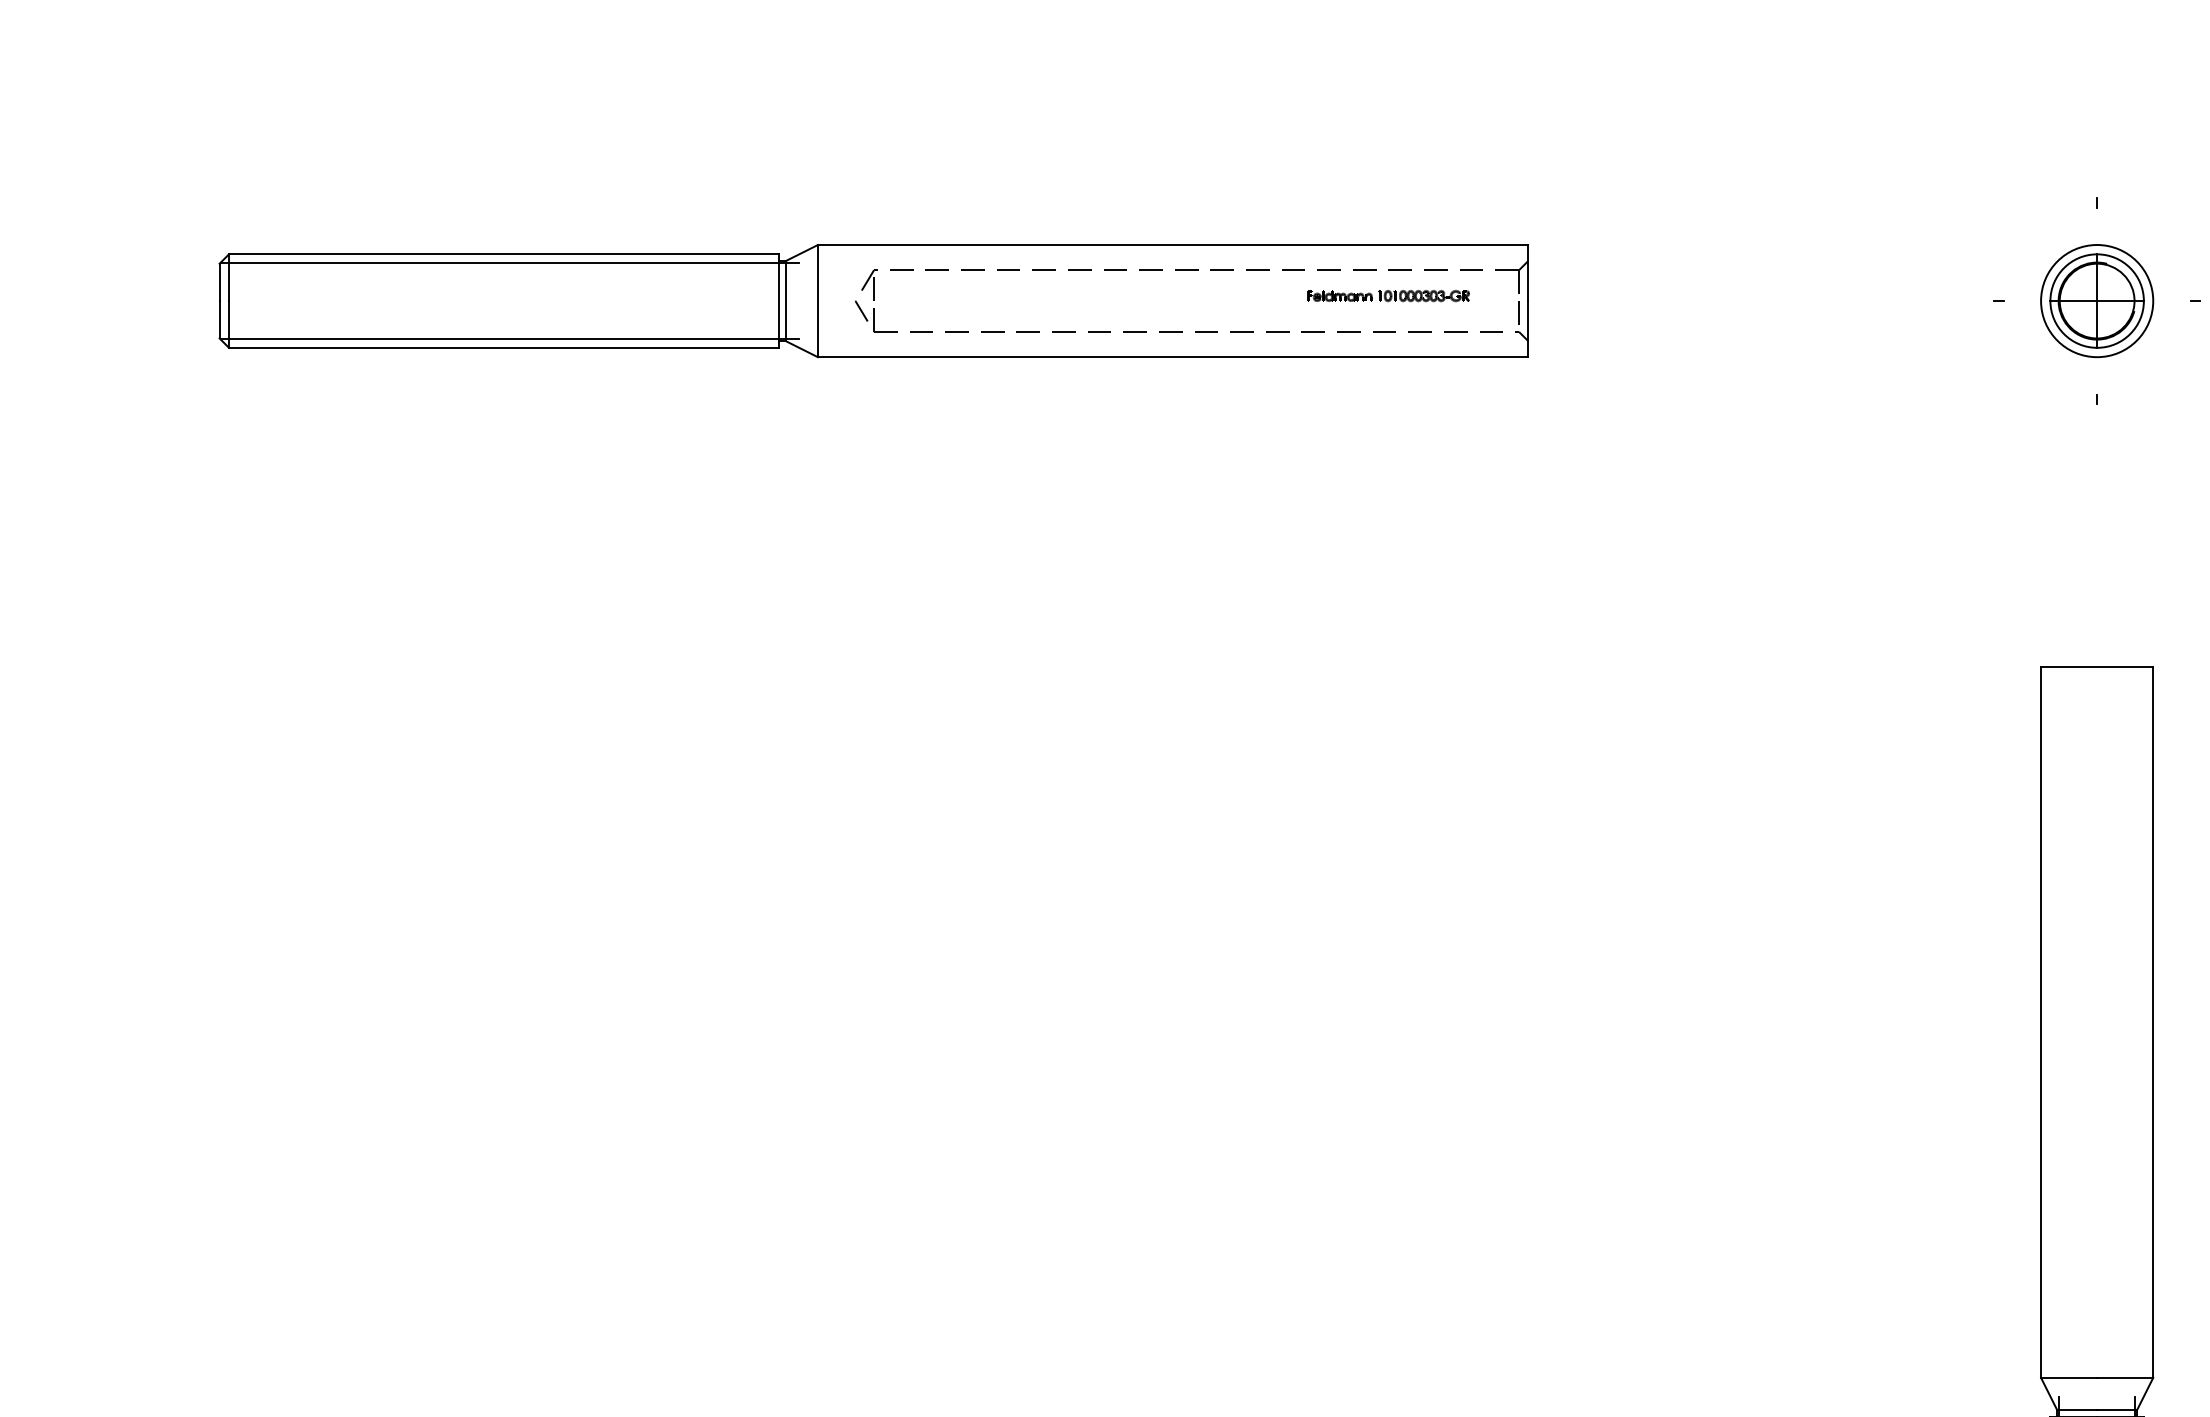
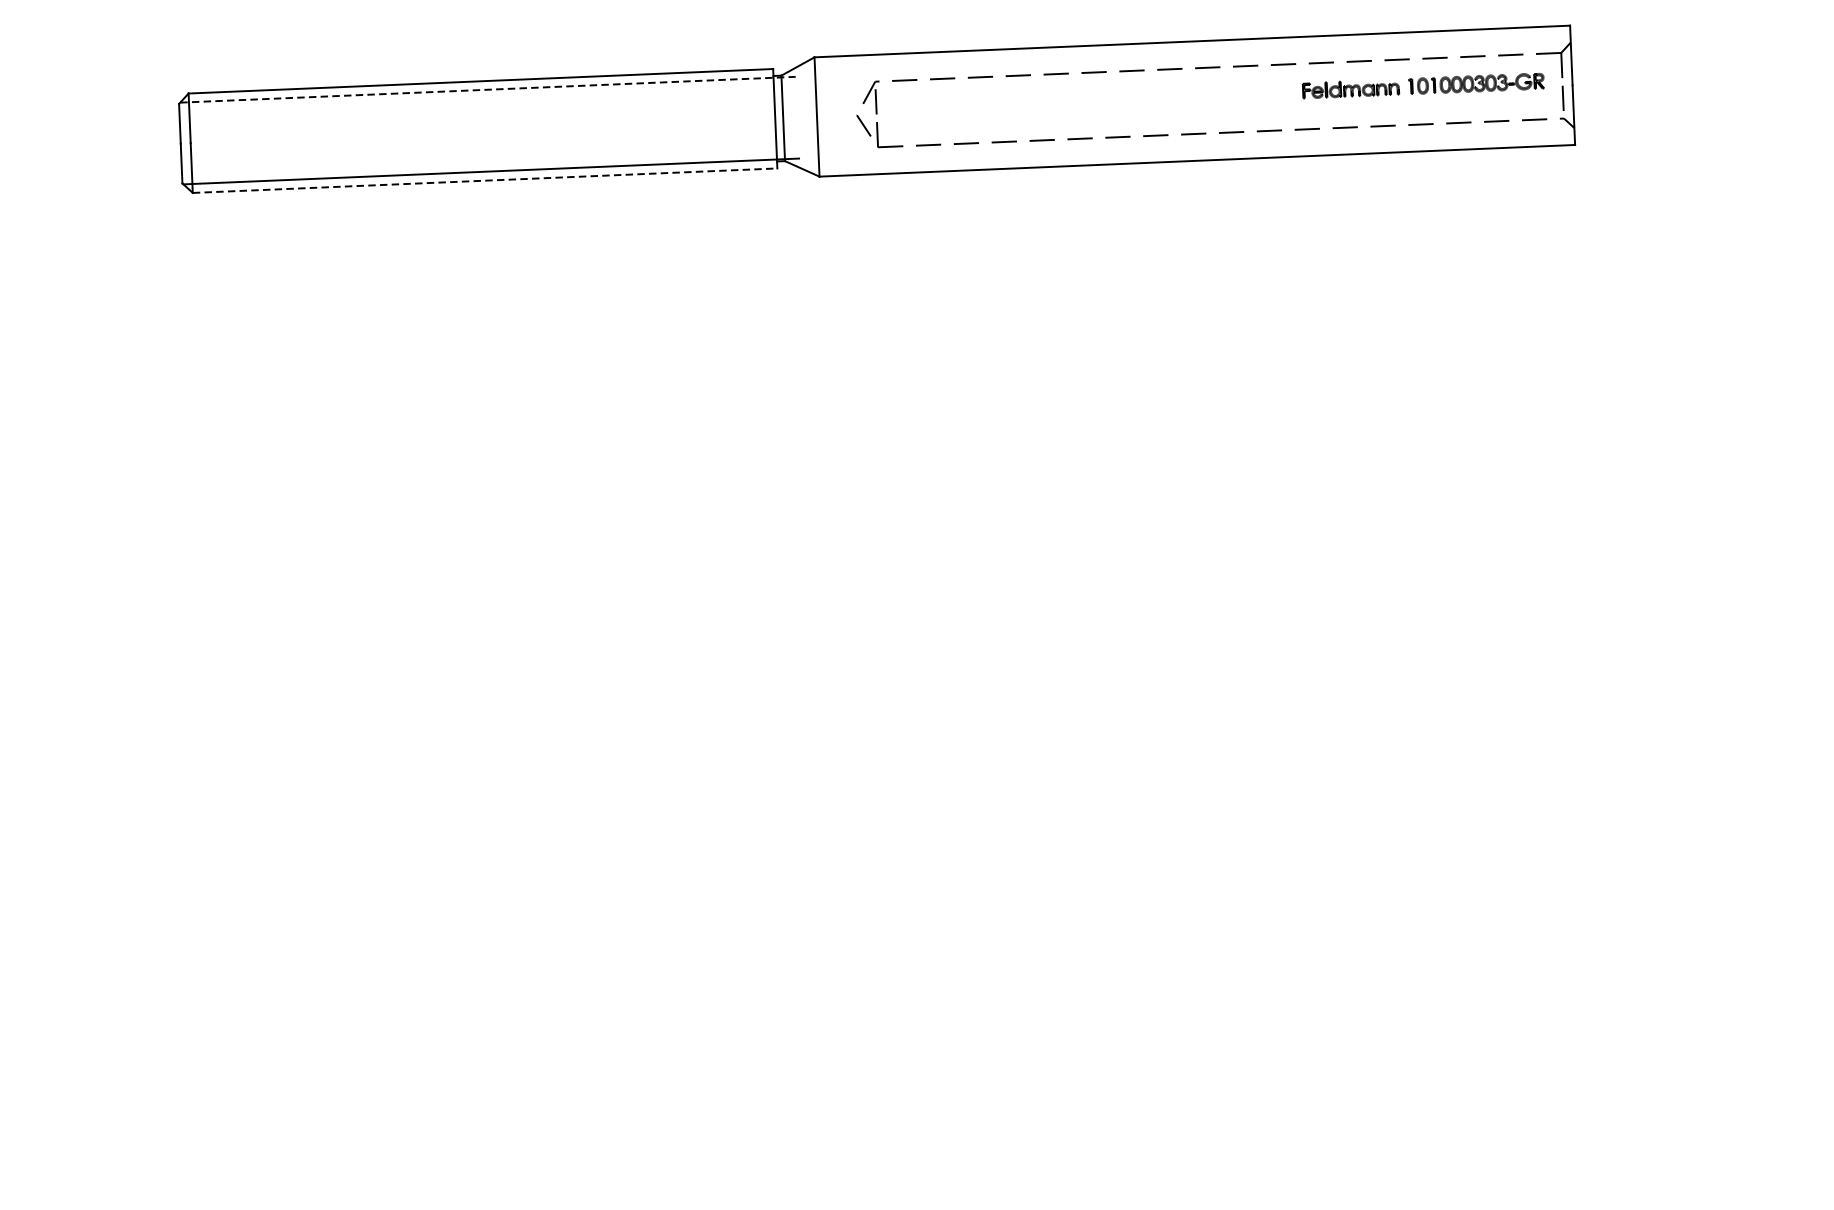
line: (510, 262) -> (488, 89), solid -> dashed
part: (1388, 296) -> (1423, 86), size x1.4
line: (503, 347) -> (484, 180), solid -> dashed

